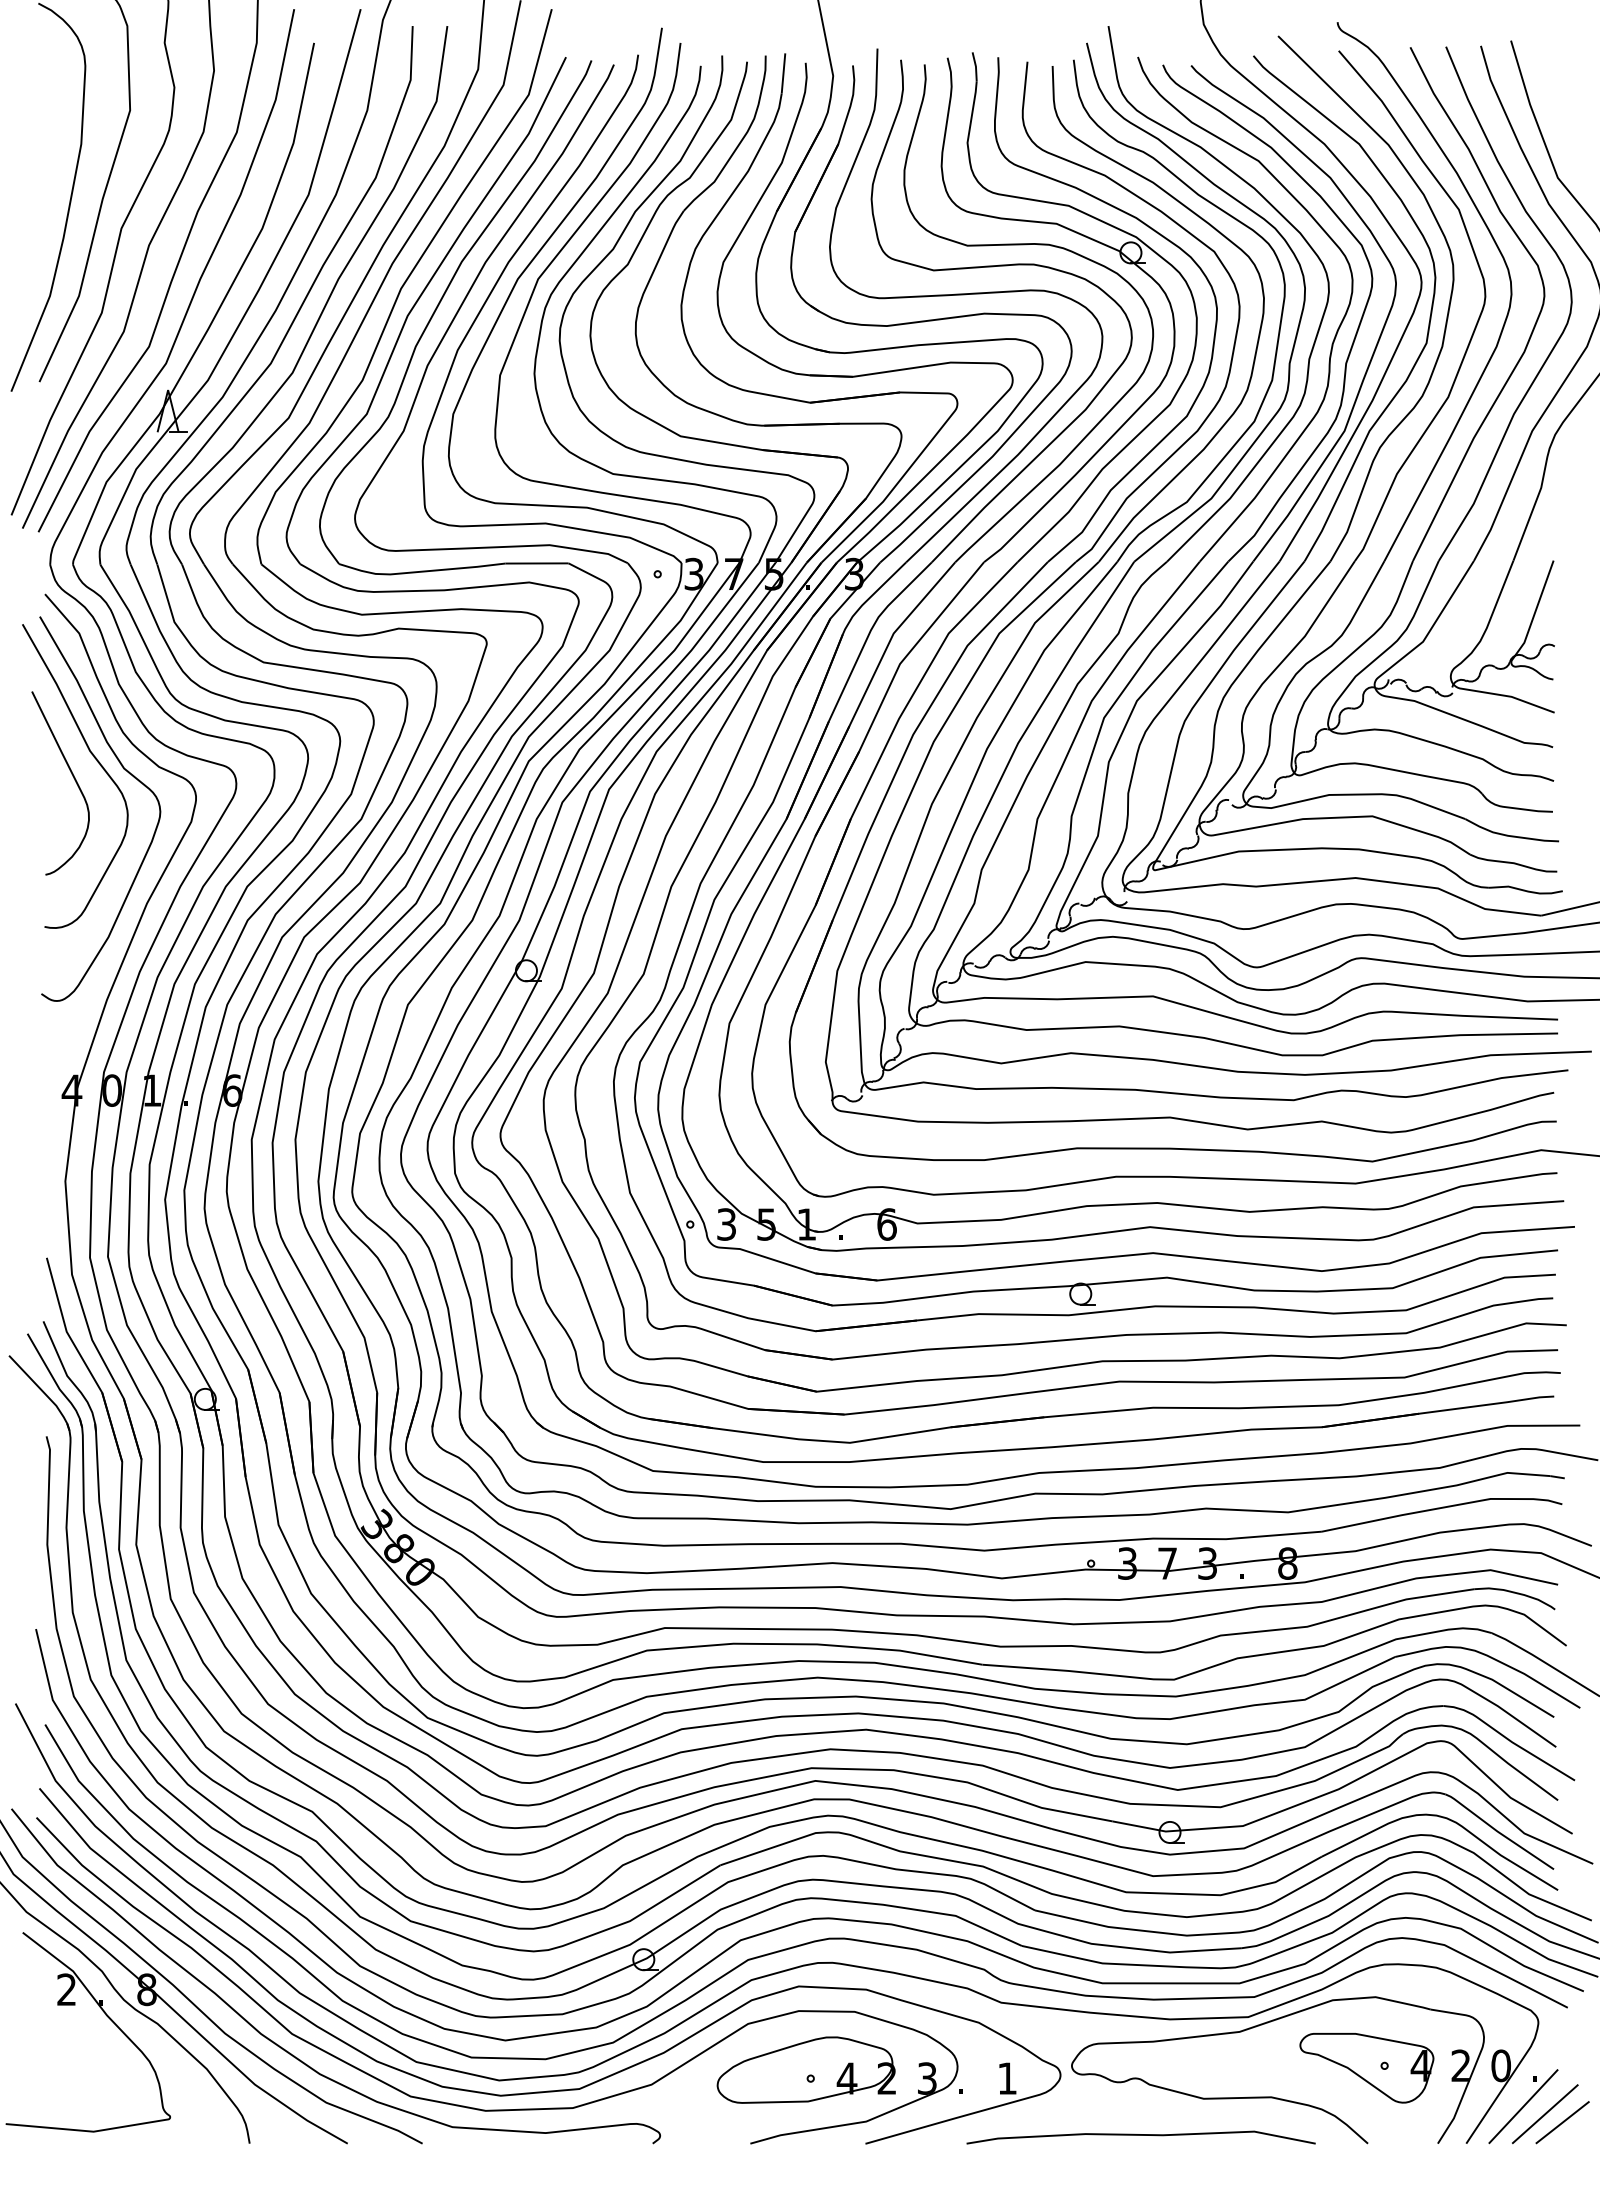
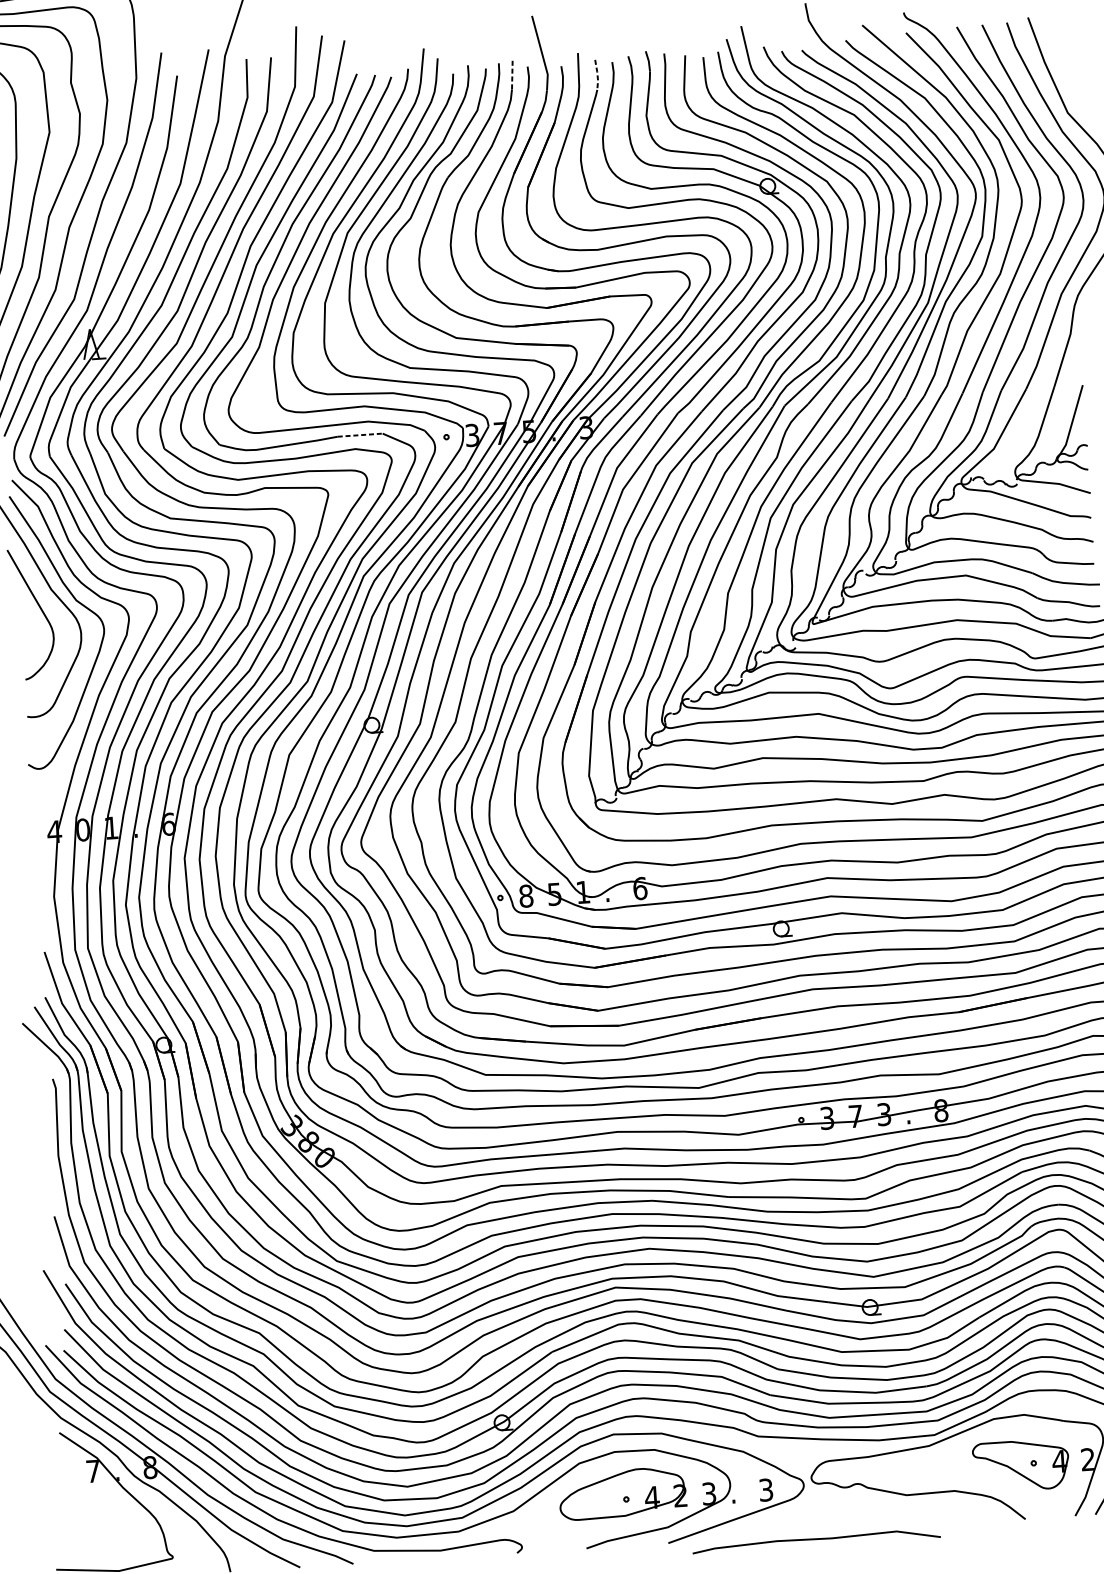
line: (783, 73) -> (512, 75), solid -> dashed
line: (902, 81) -> (597, 75), solid -> dashed
line: (537, 563) -> (360, 435), solid -> dashed
text: (726, 1224) -> (526, 896), 3 -> 8
text: (66, 1989) -> (93, 1471), 2 -> 7
text: (1007, 2078) -> (766, 1490), 1 -> 3
curve: (1140, 2135) -> (815, 1539), moved

